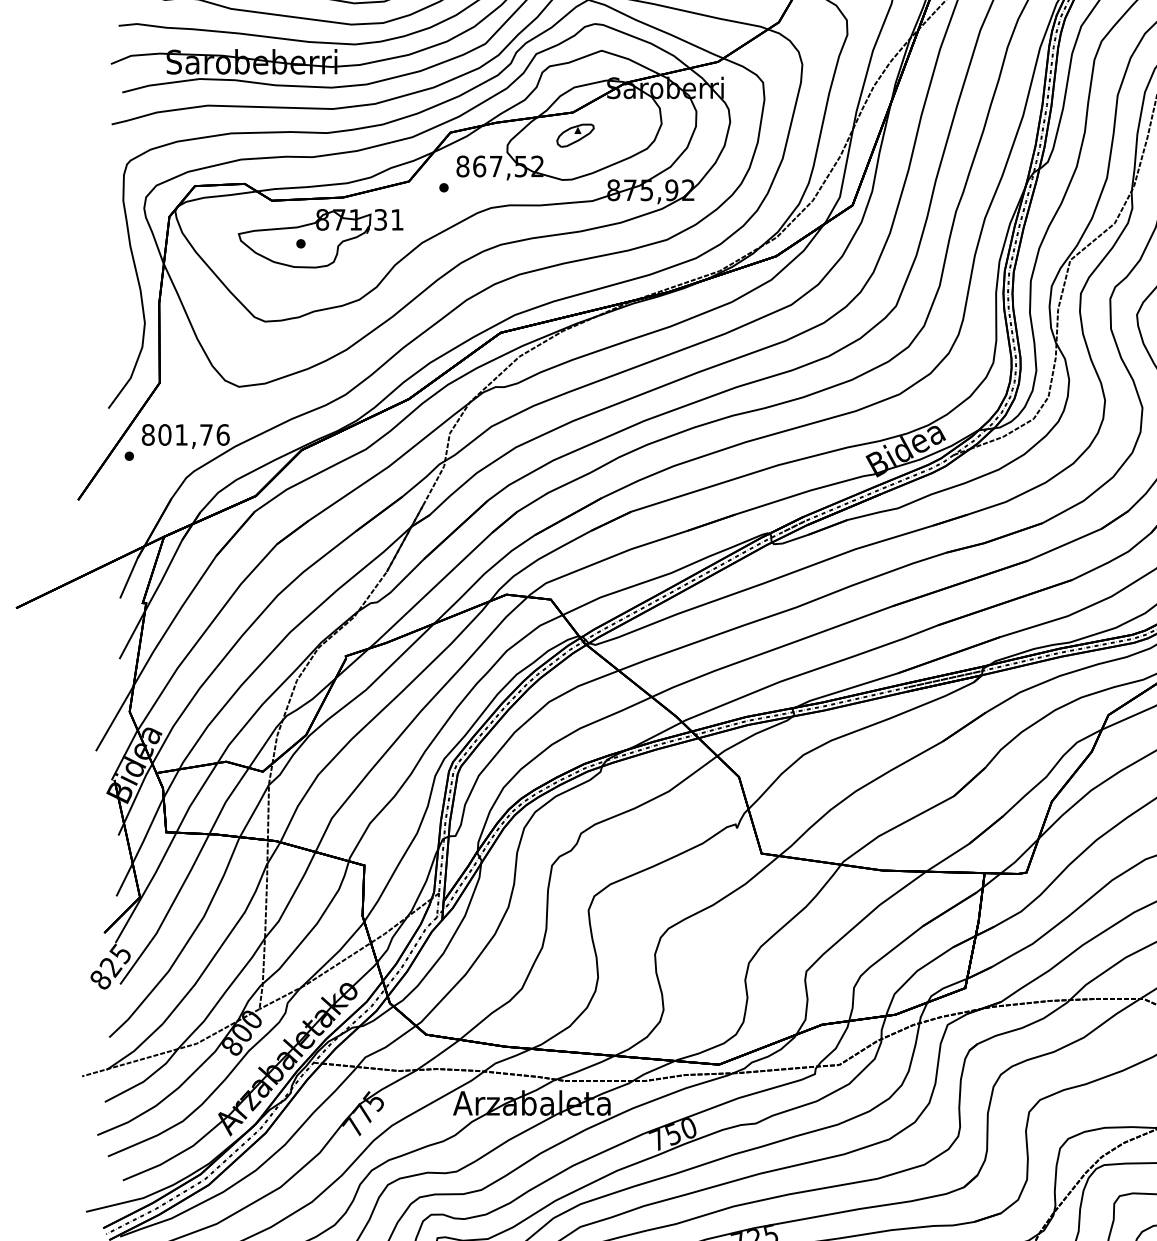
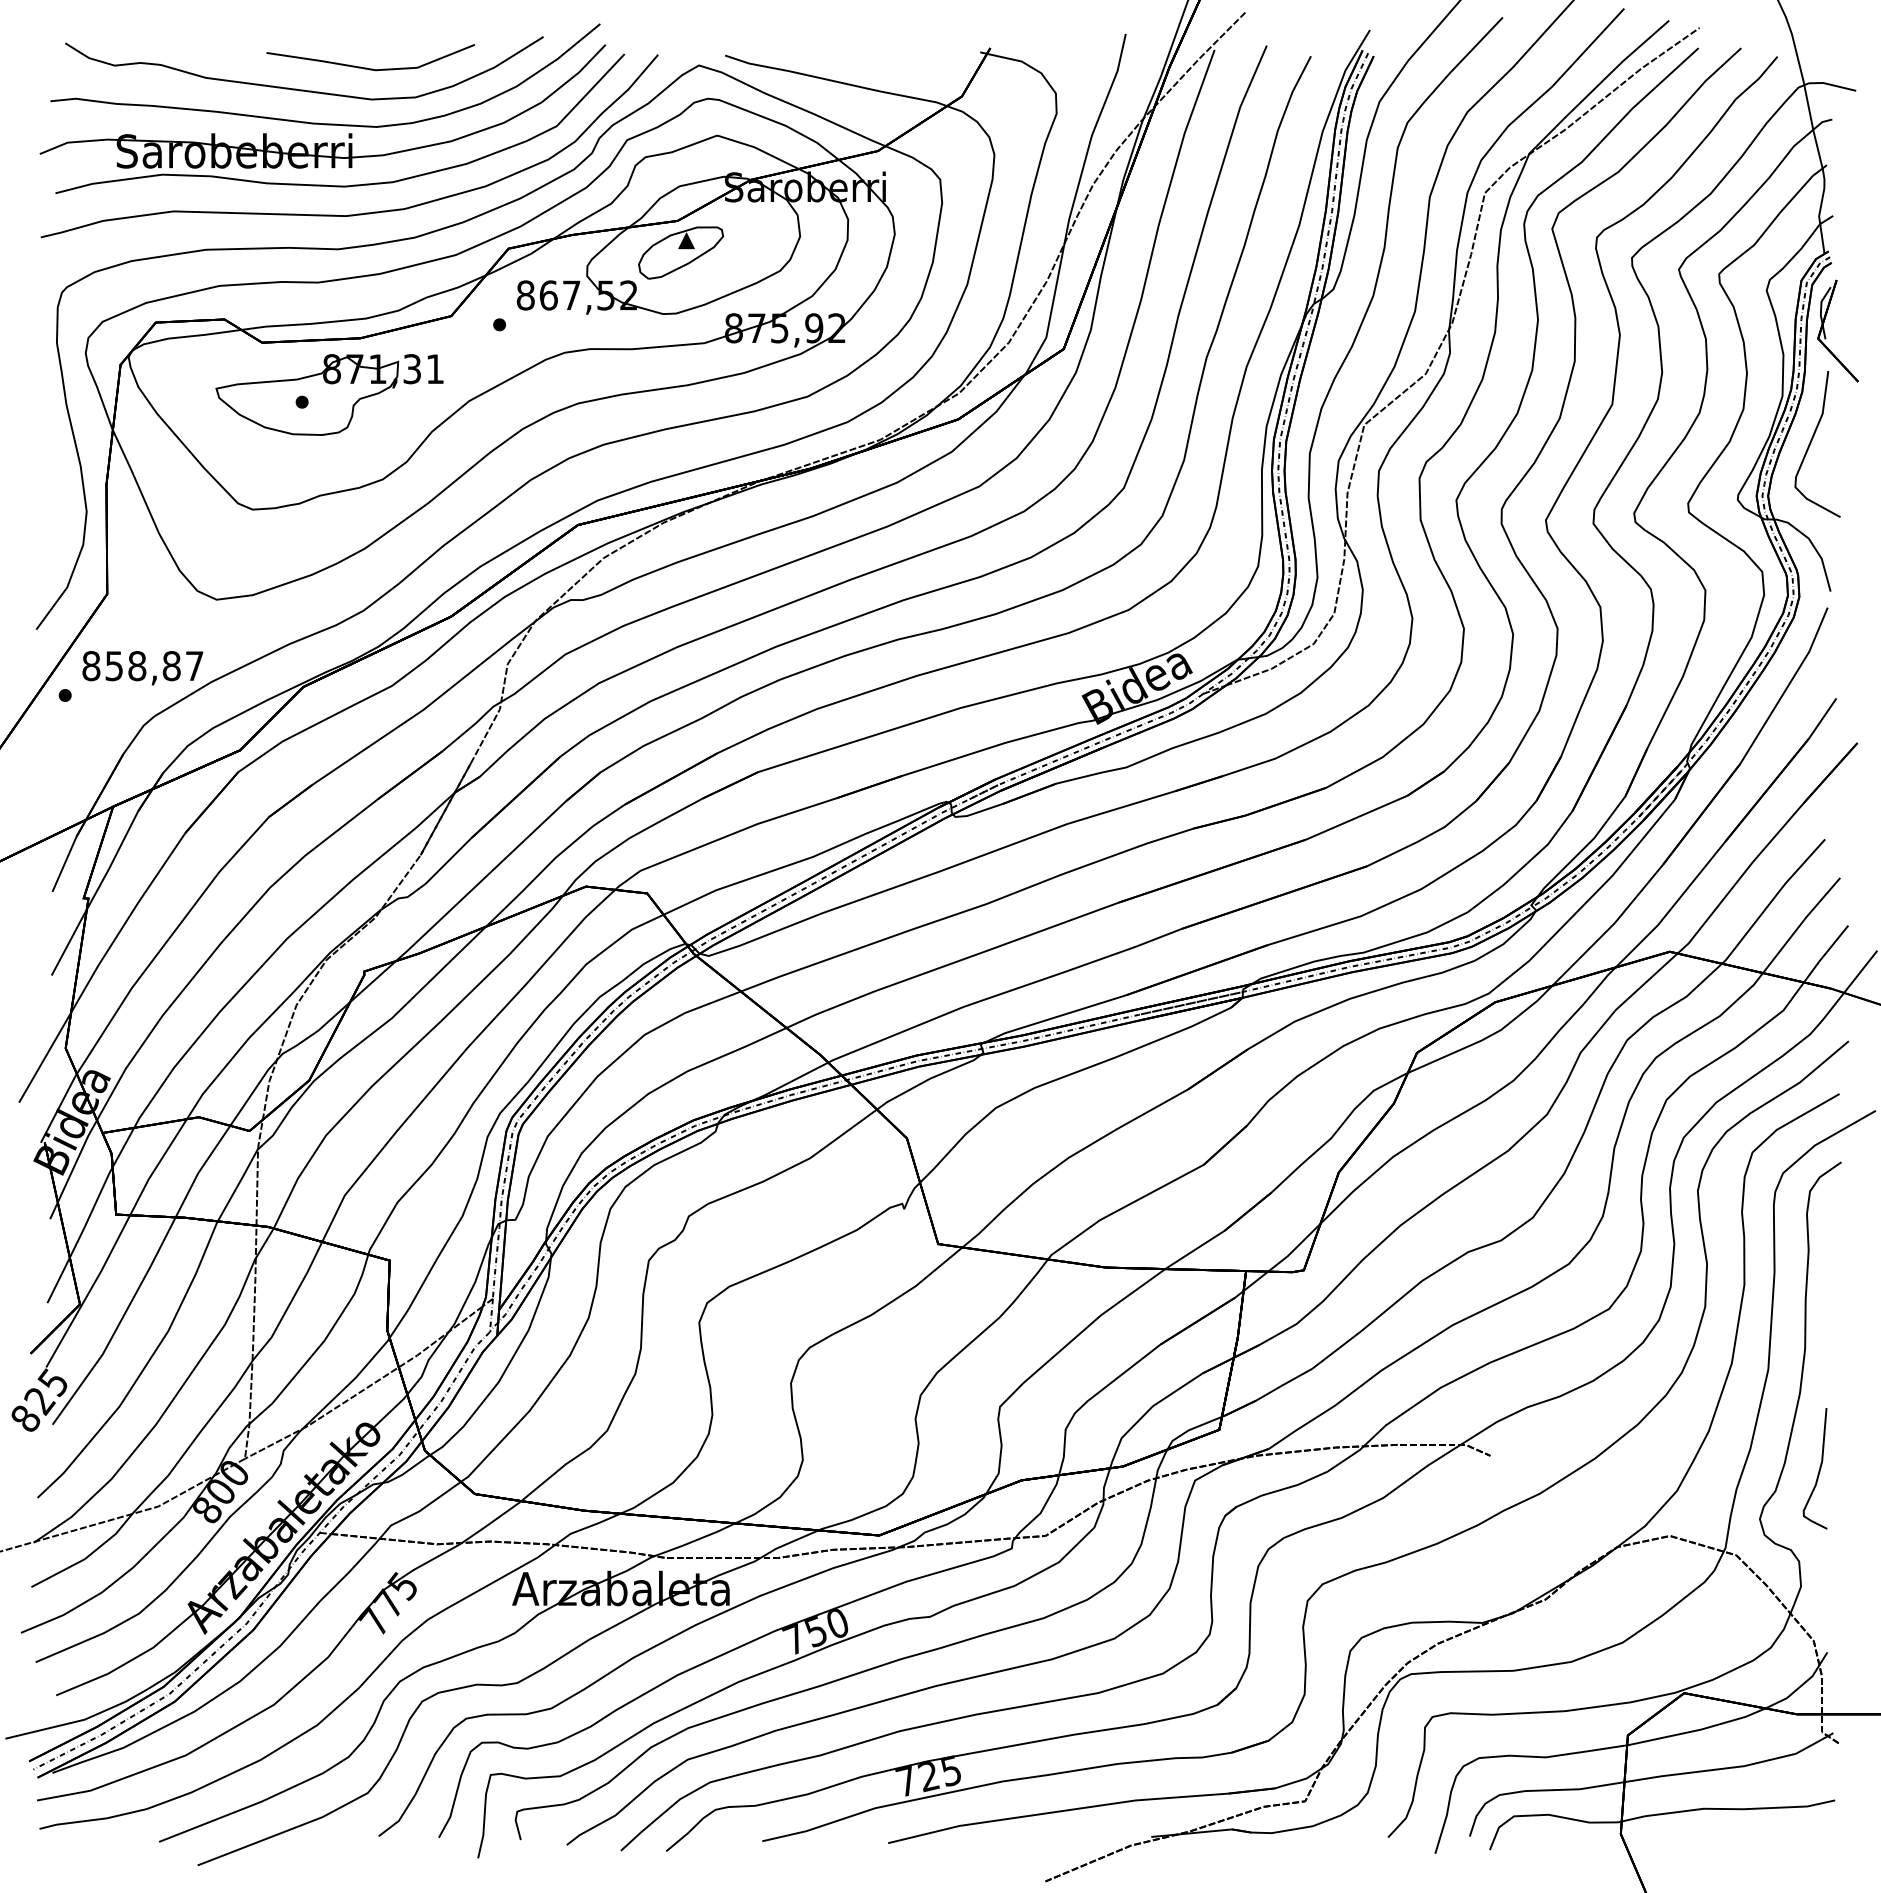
part: (575, 135) -> (681, 252), size x1.67
text: (194, 435) -> (154, 666), 801,76 -> 858,87

